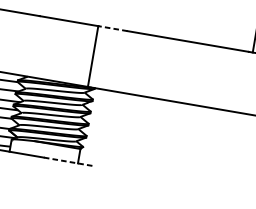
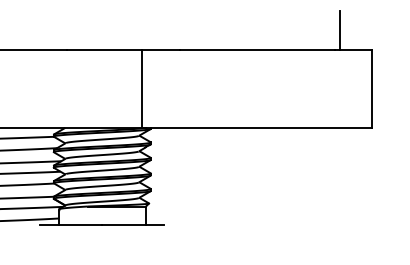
line: (112, 28) -> (160, 50), dashed -> solid
line: (67, 161) -> (132, 224), dashed -> solid

